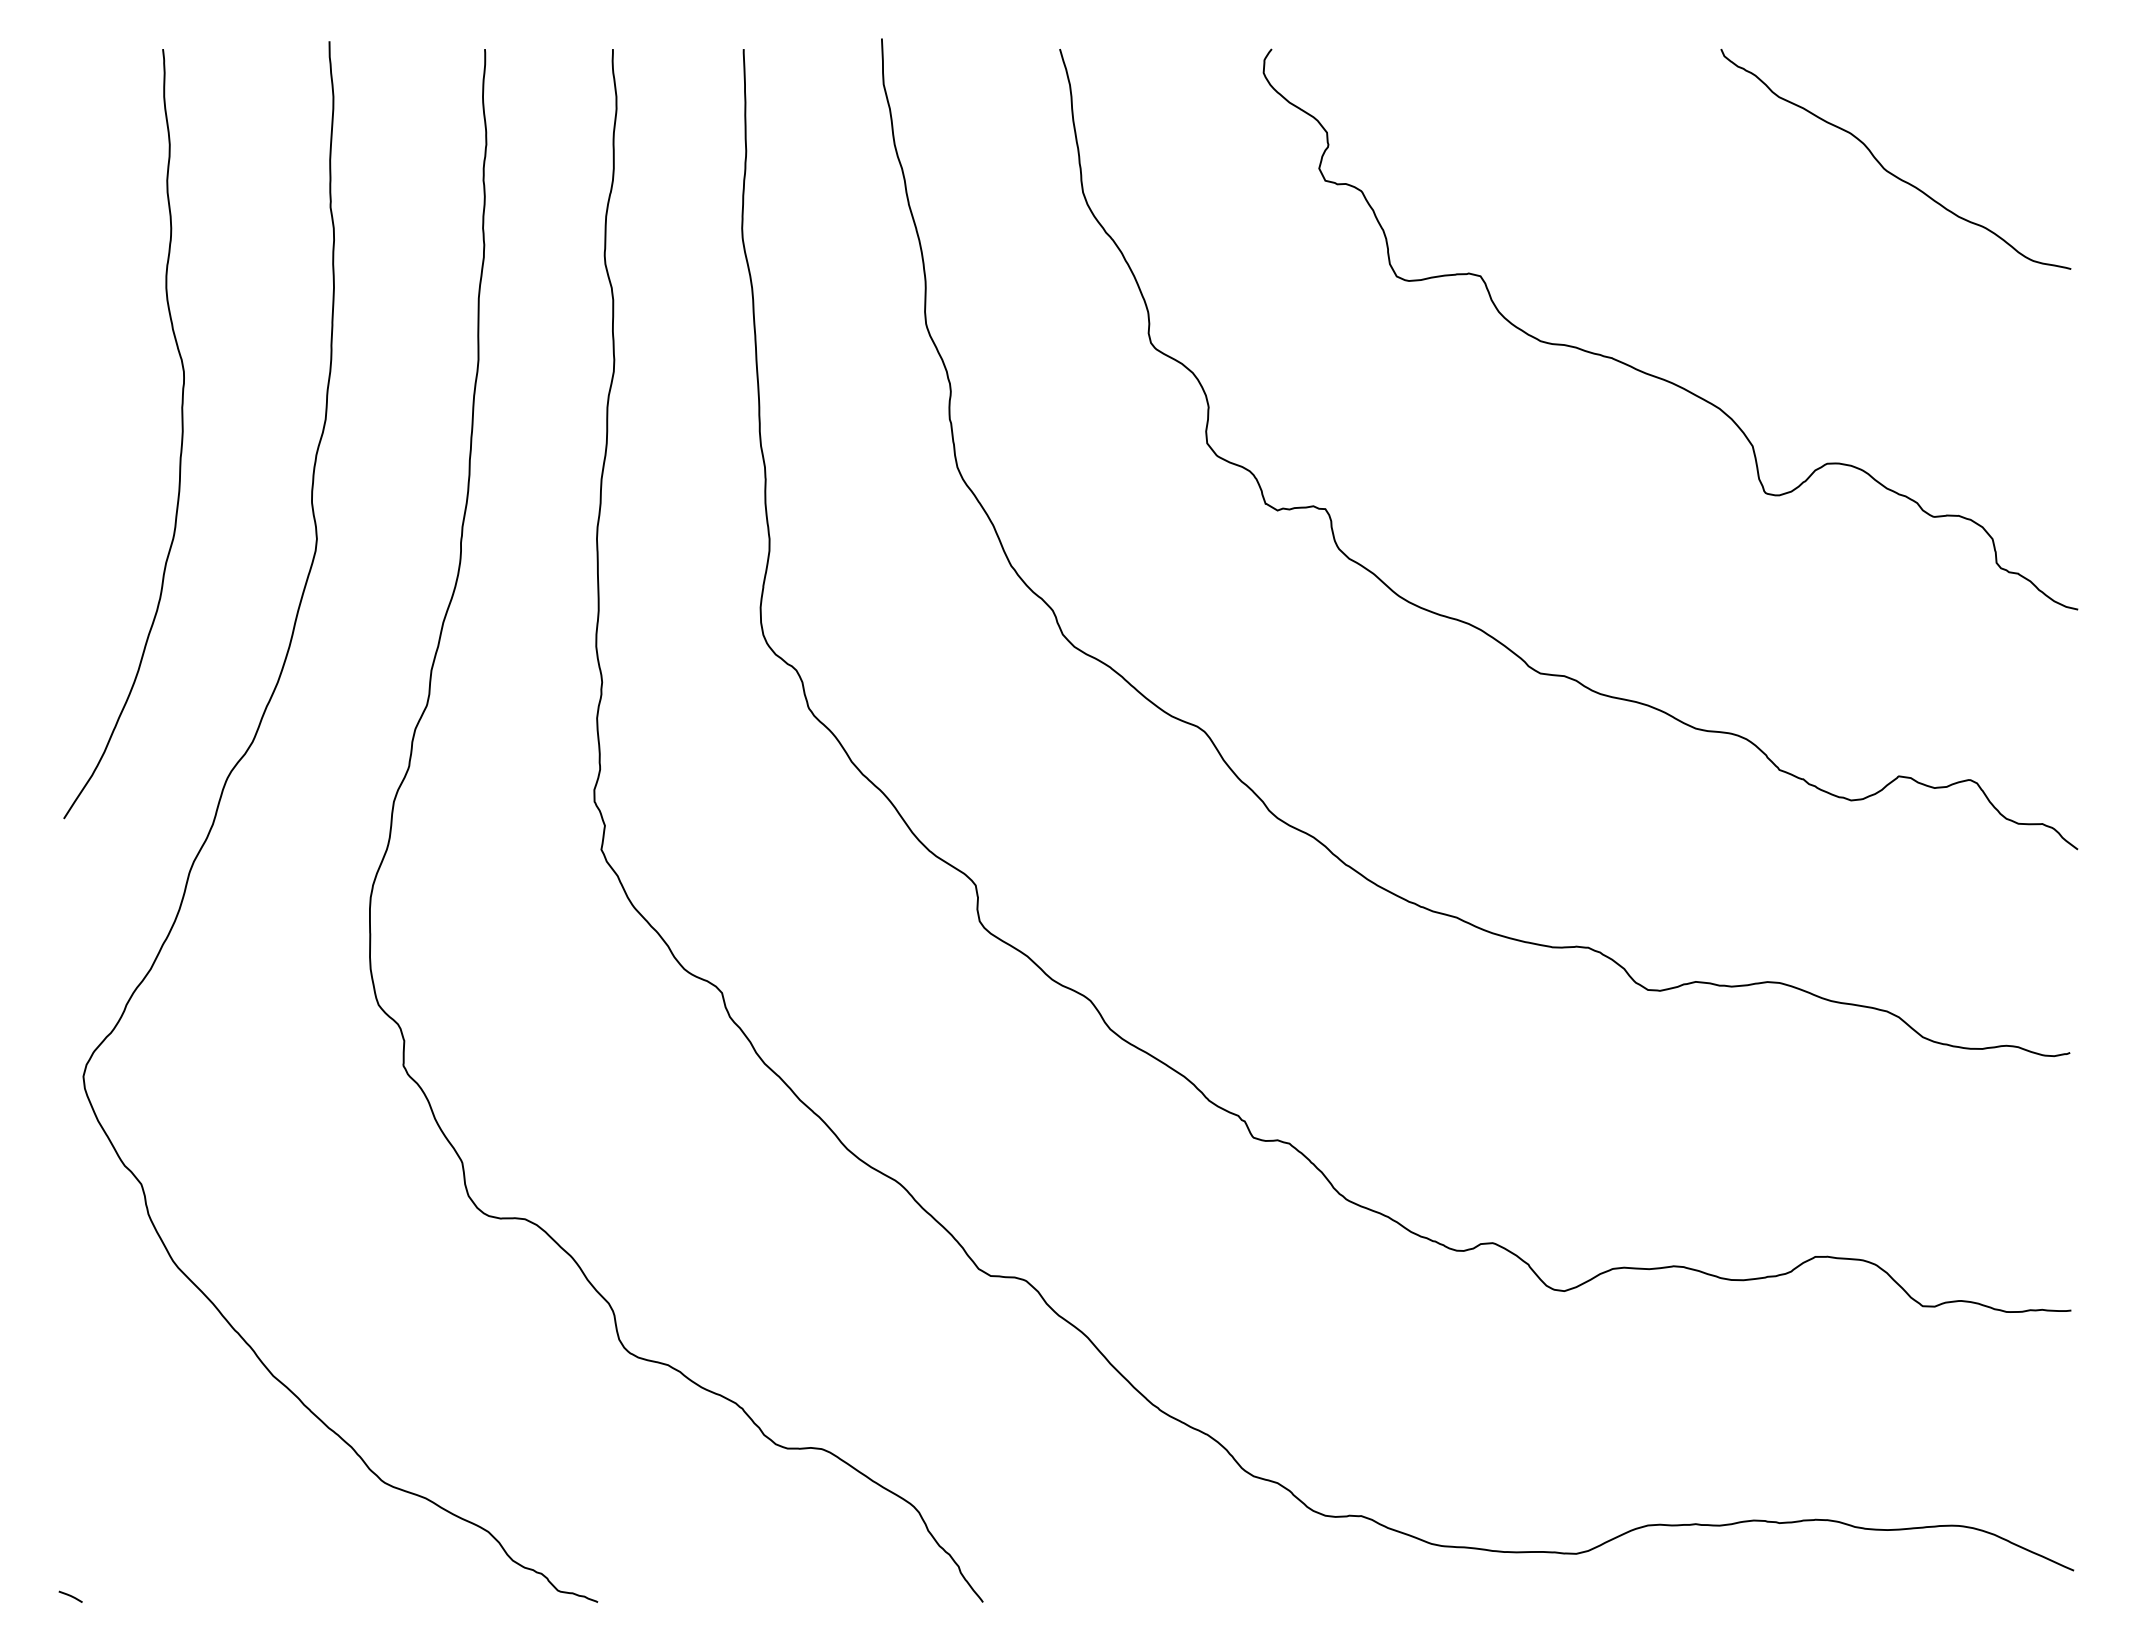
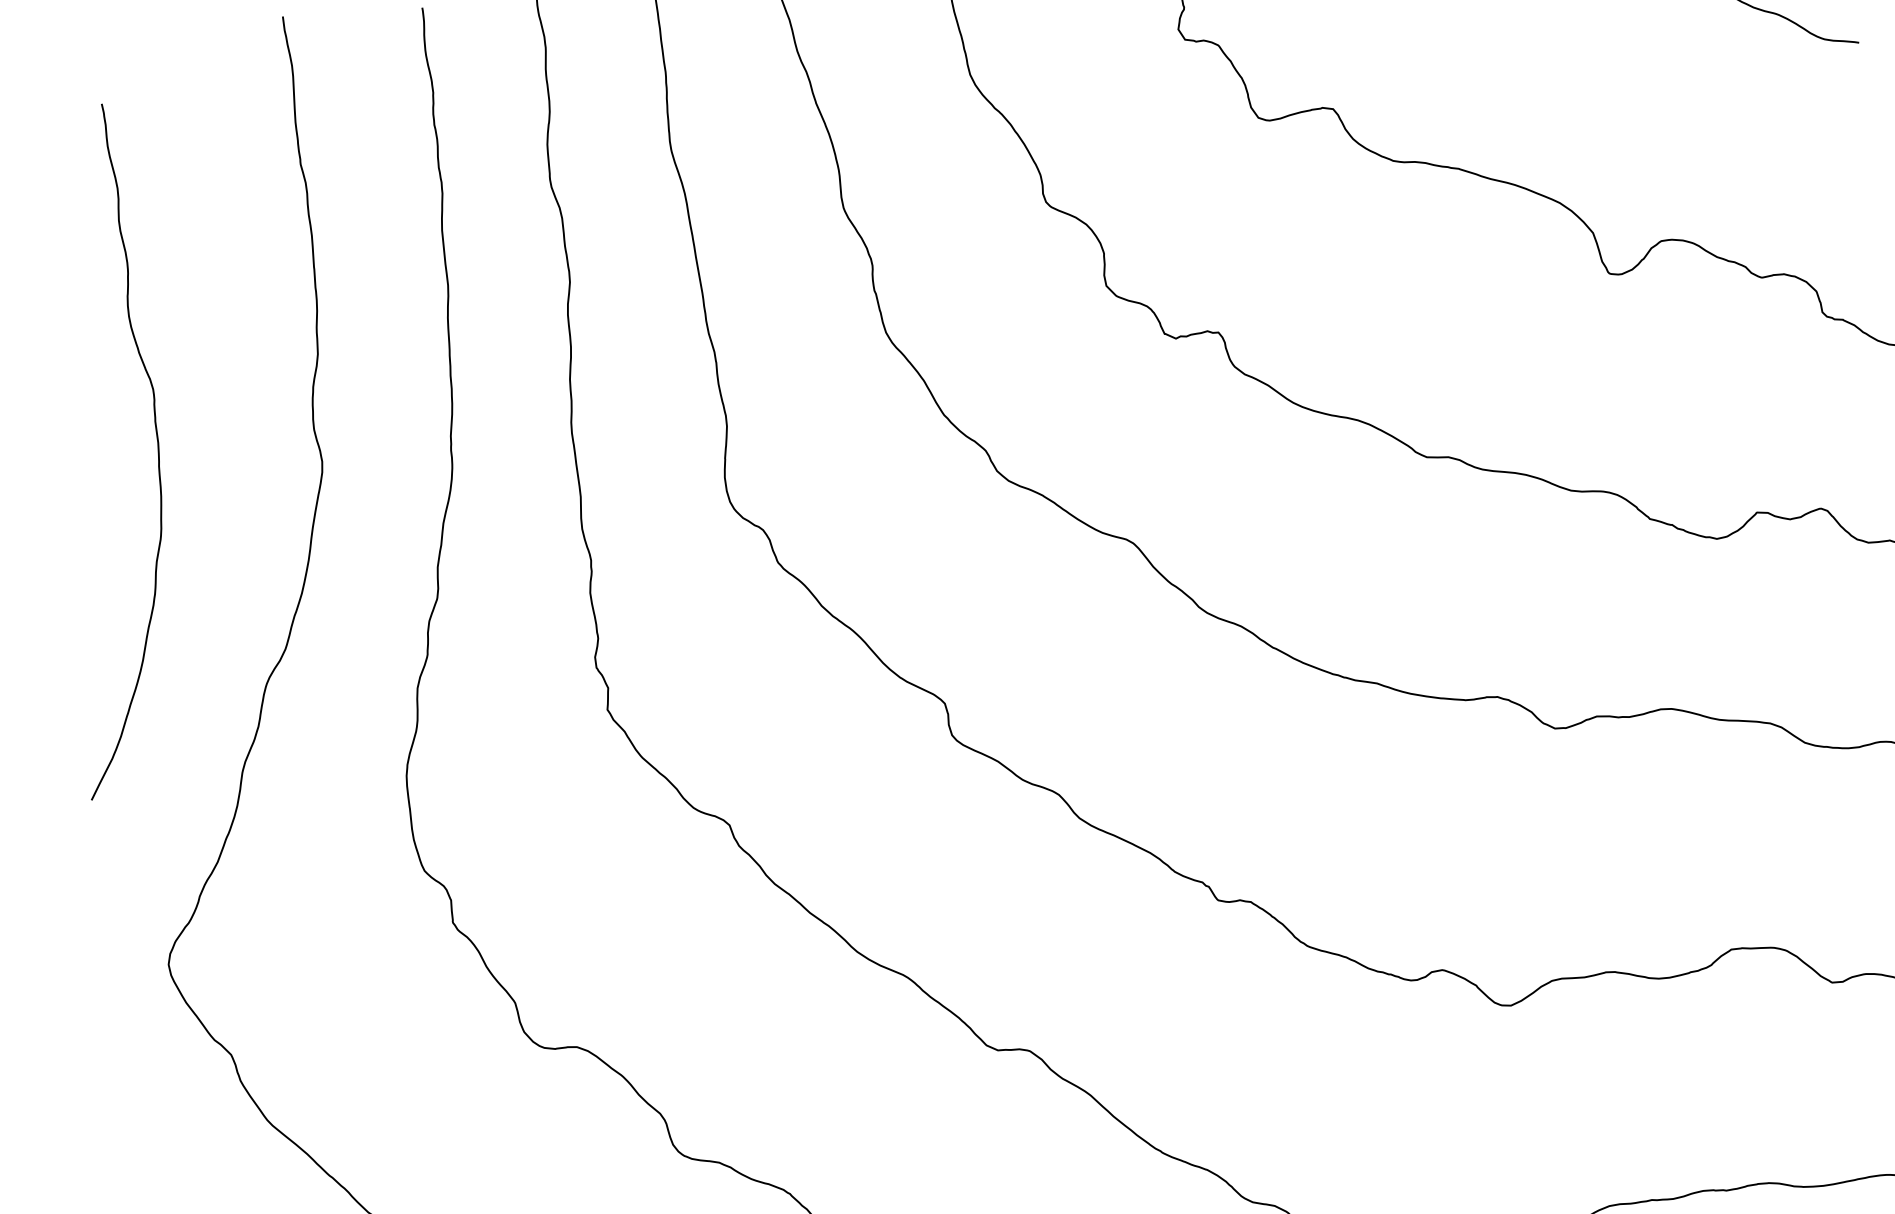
curve: (181, 434) -> (157, 445), moved

